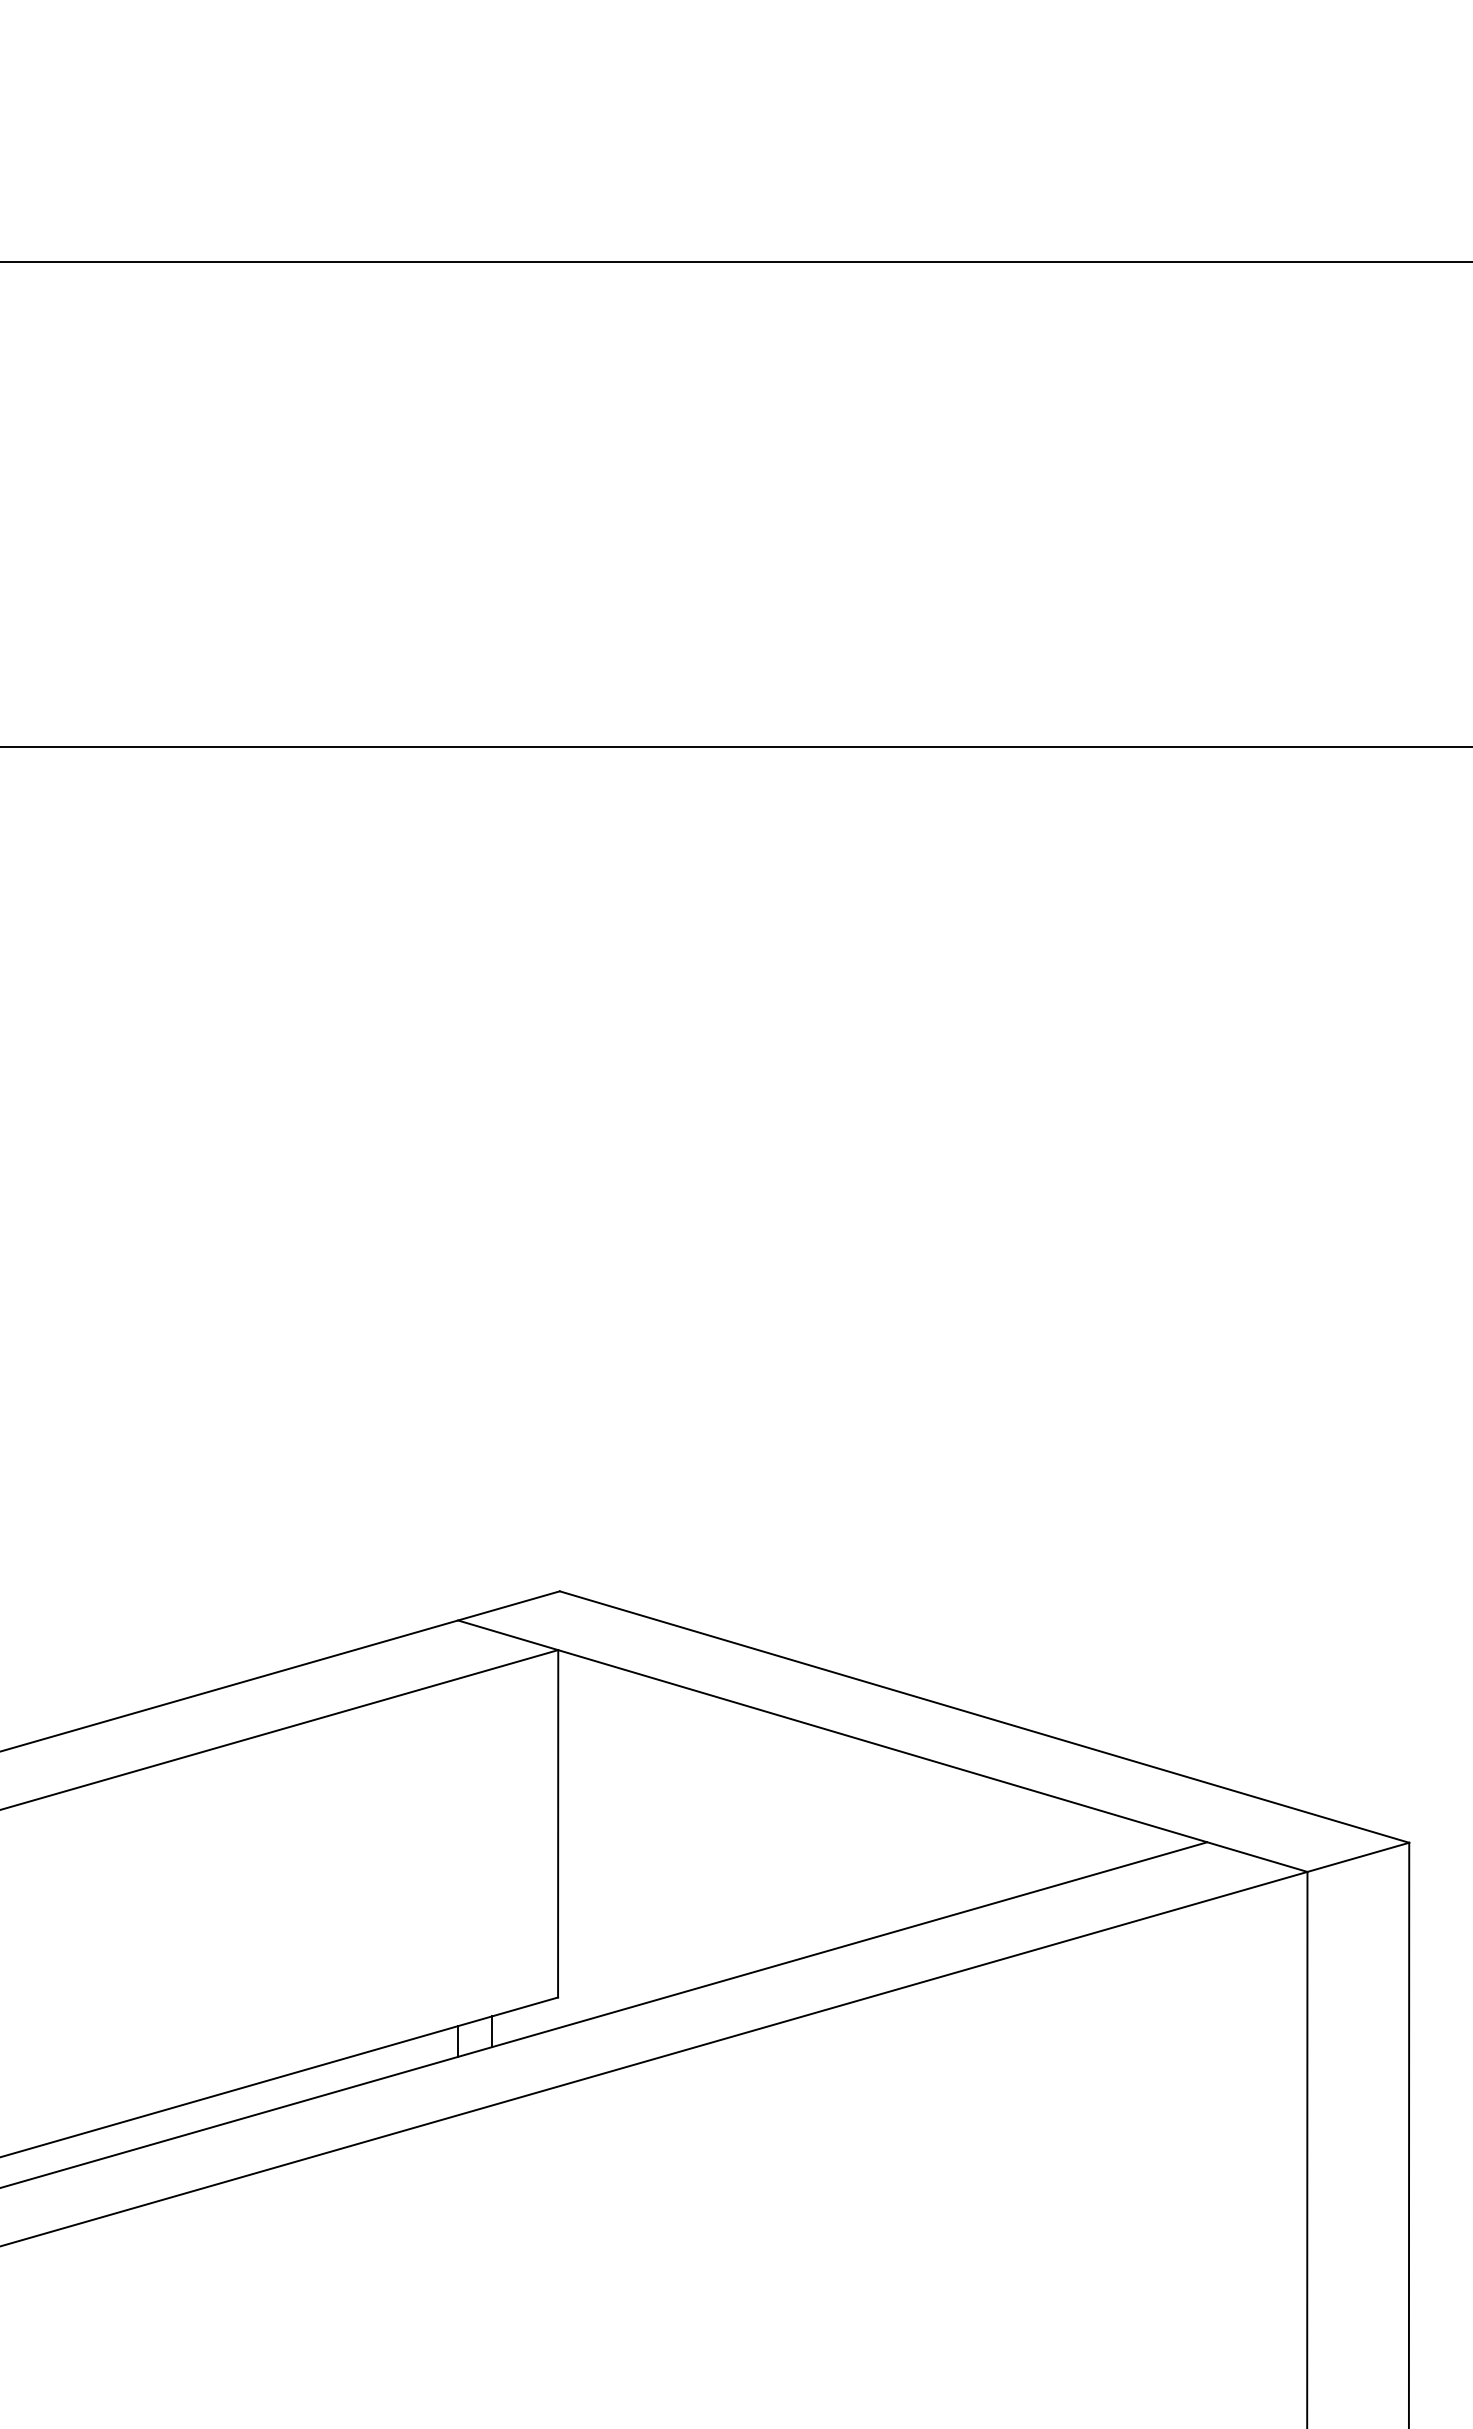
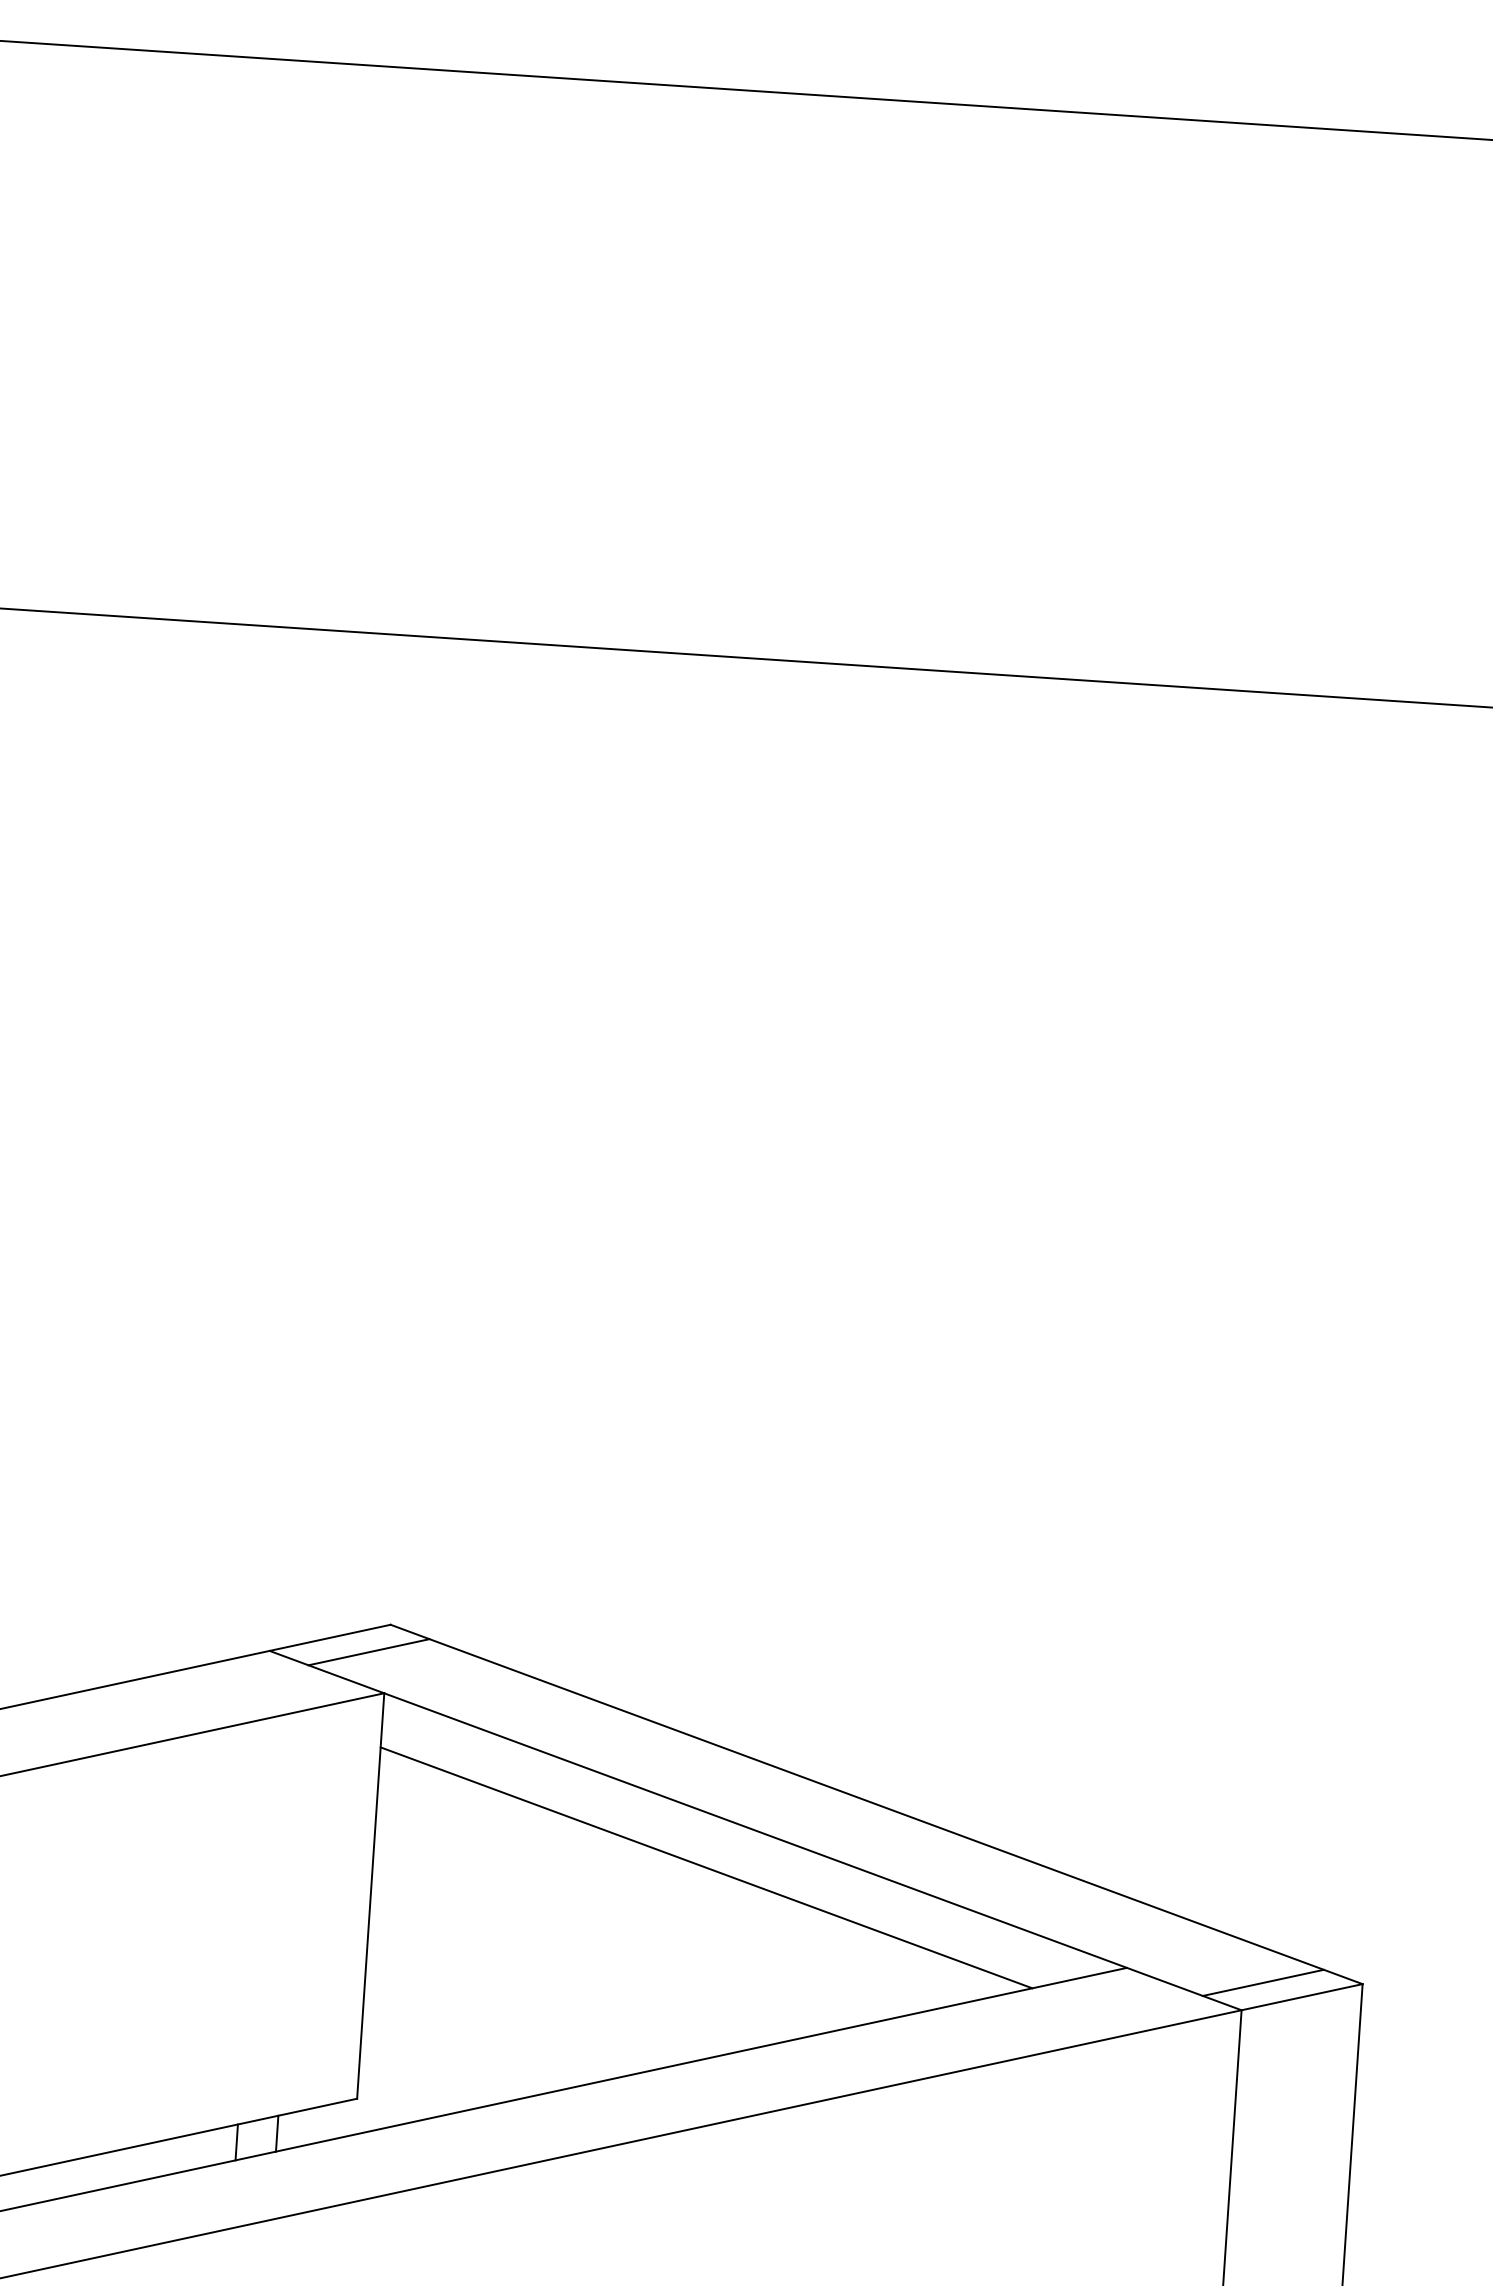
line: (542, 1615) -> (368, 1651), added
line: (842, 1780) -> (705, 1867), added
line: (1324, 1846) -> (1263, 1981), added

